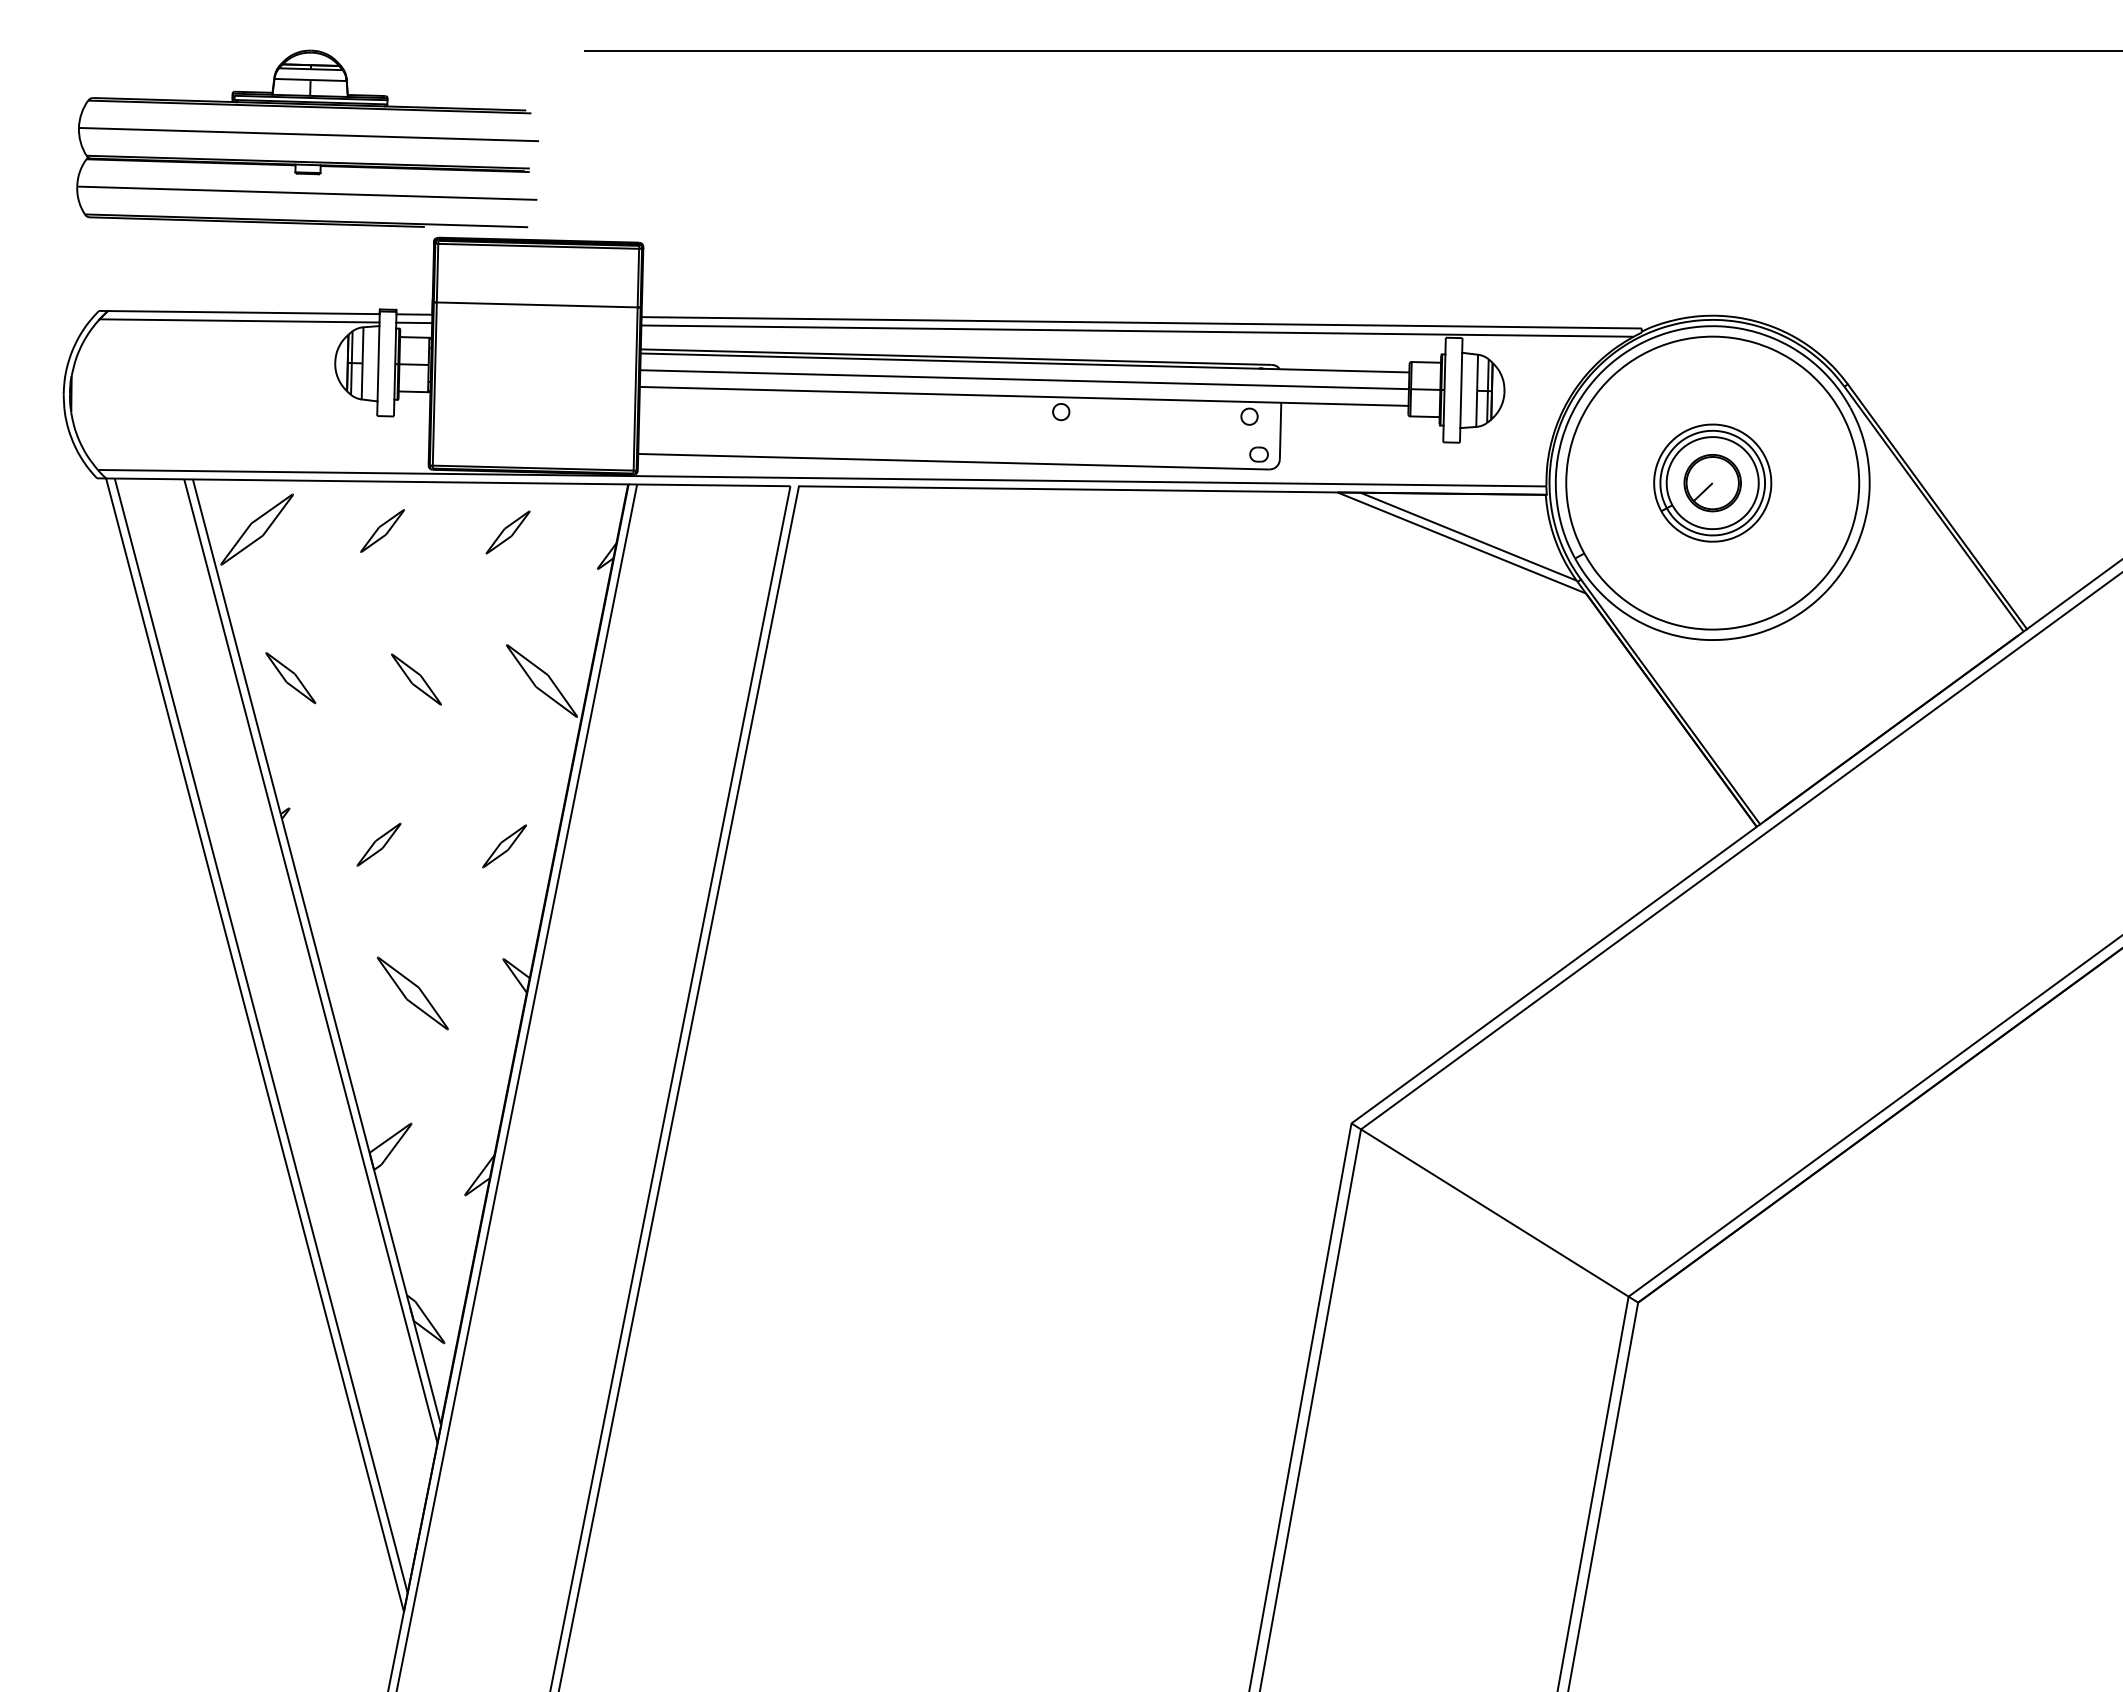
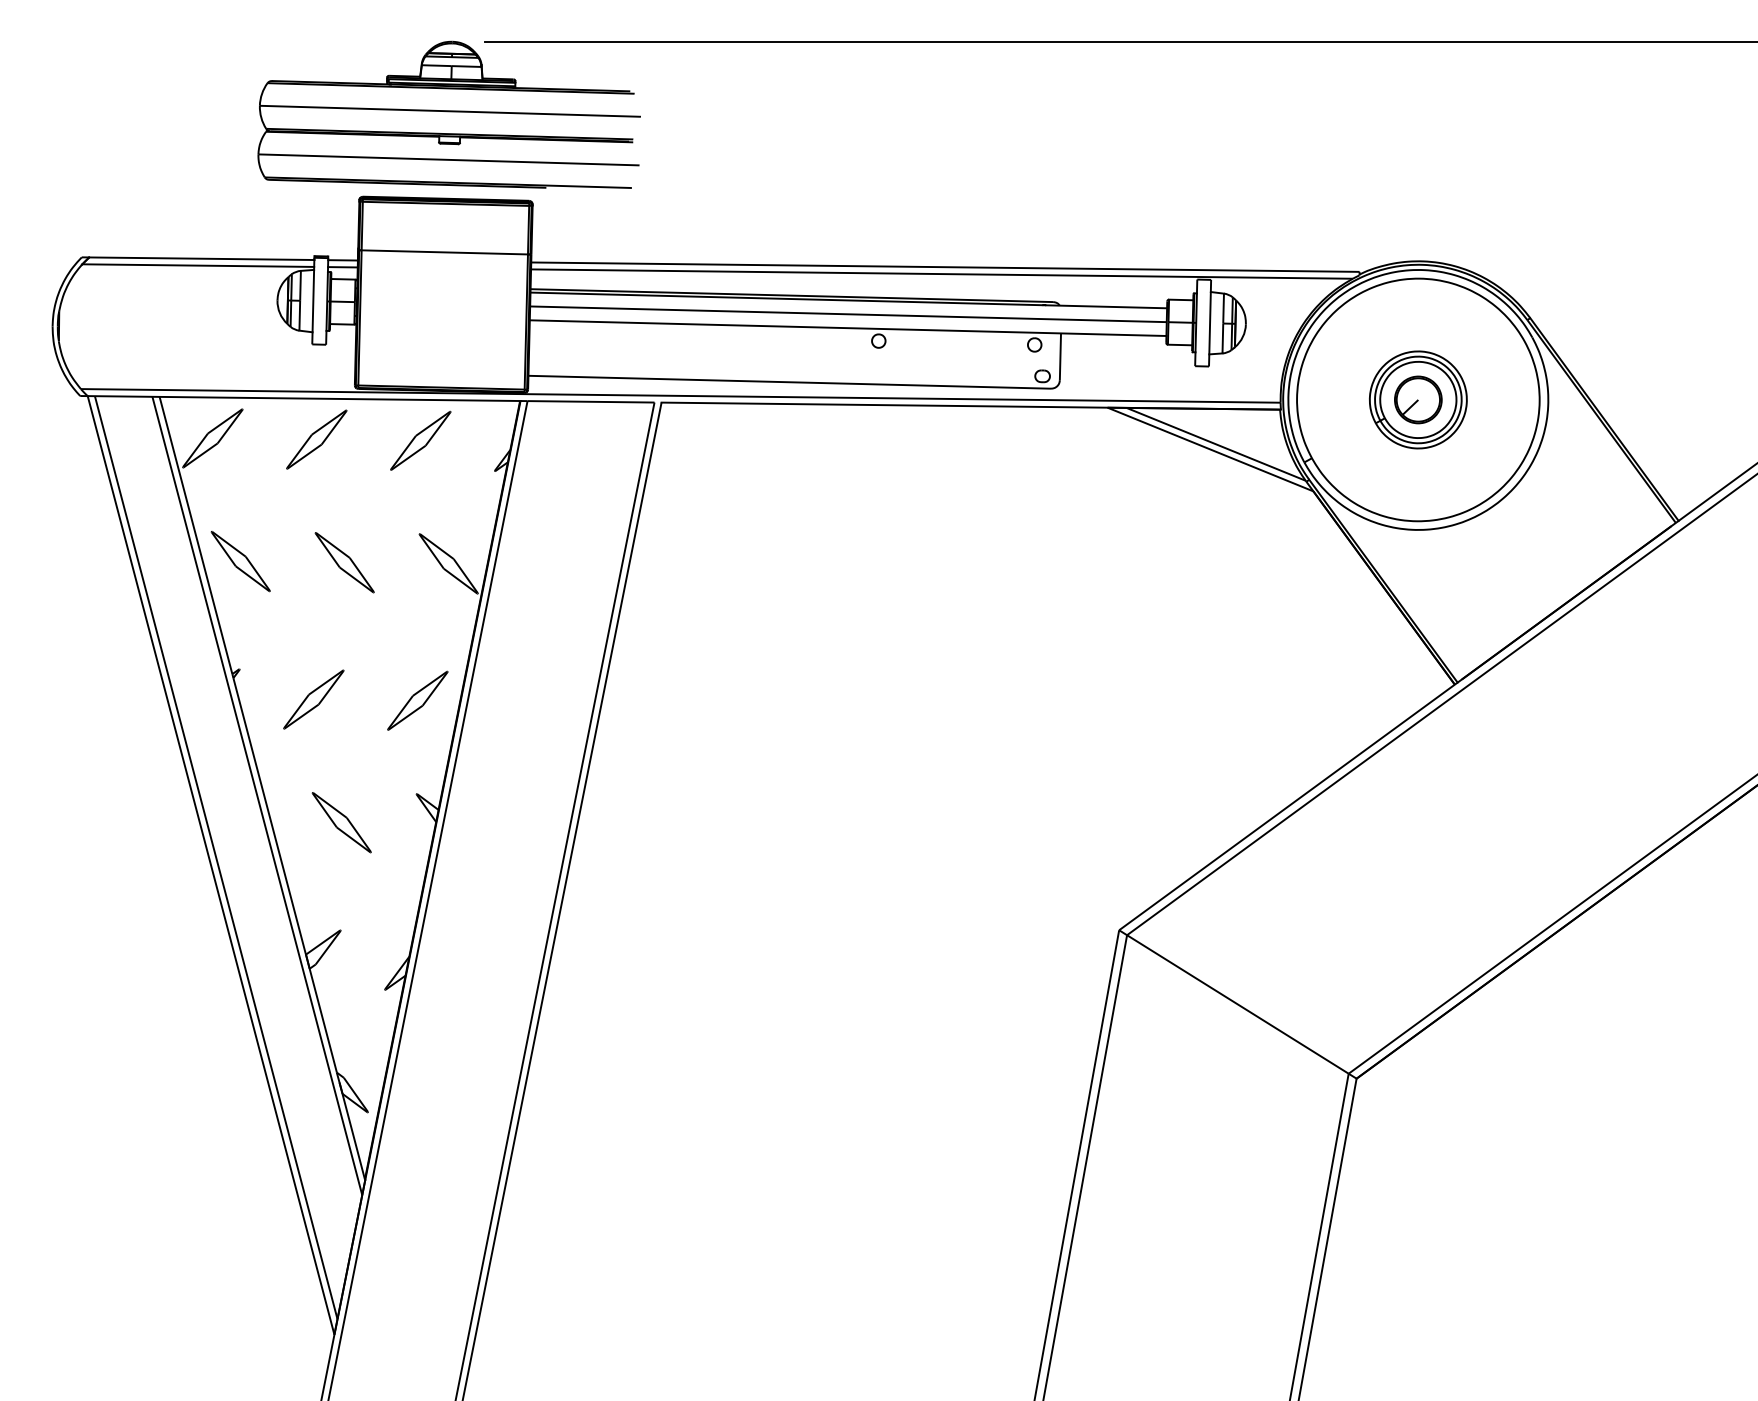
part: (307, 138) -> (449, 114), moved
part: (382, 530) -> (316, 439), size x1.67
part: (507, 532) -> (420, 440), size x1.67
part: (290, 677) -> (240, 560), size x1.43
part: (416, 679) -> (344, 562), size x1.43
part: (378, 844) -> (313, 699), size x1.67
part: (504, 846) -> (417, 700), size x1.67

